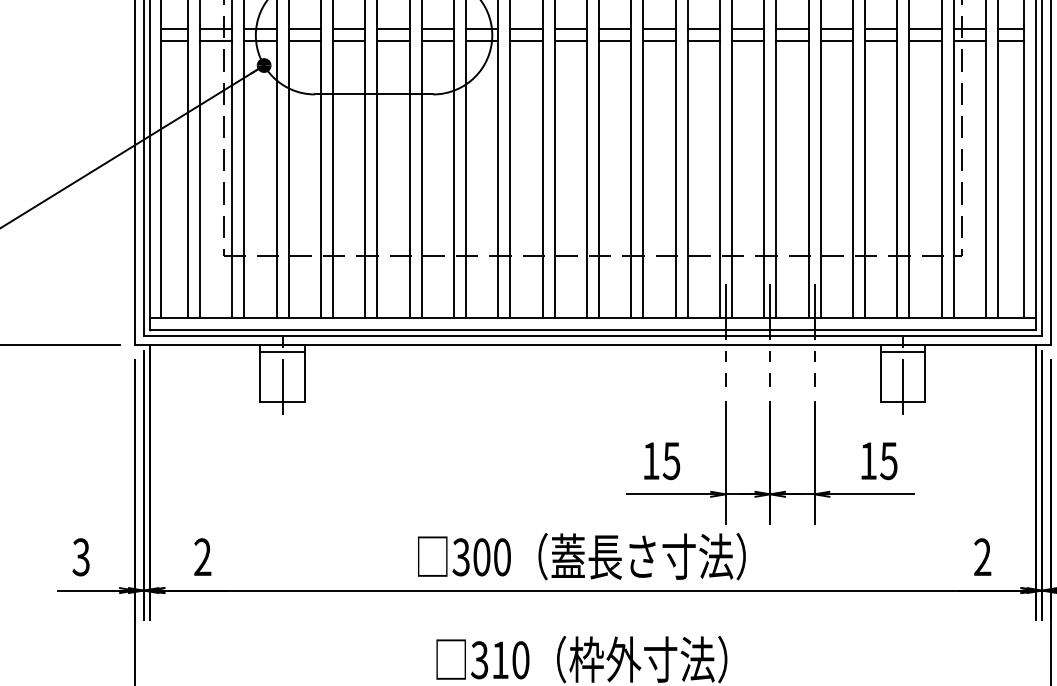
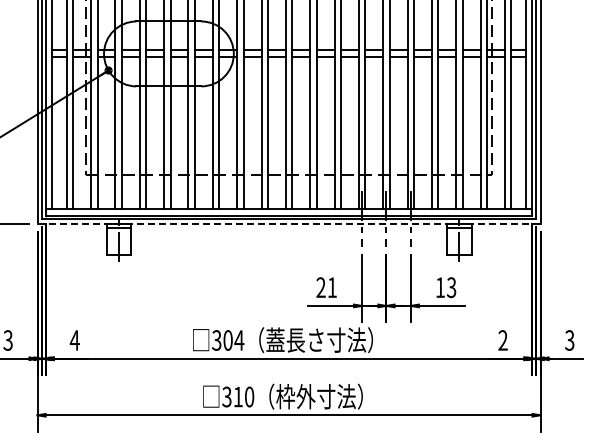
line: (593, 344) -> (289, 223), solid -> dashed
text: (661, 460) -> (326, 287), 15 -> 21
text: (888, 460) -> (451, 287), 15 -> 13
text: (202, 557) -> (74, 340), 2 -> 4
text: (502, 557) -> (239, 340), 300 -> 304

